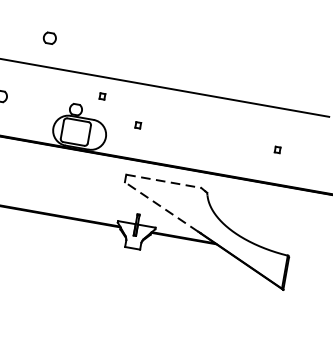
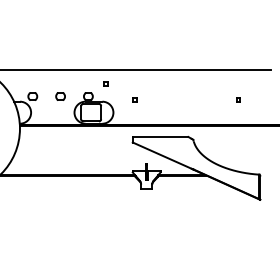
part: (49, 38) -> (60, 96), moved
line: (163, 180) -> (160, 136), dashed -> solid
line: (160, 206) -> (161, 155), dashed -> solid

